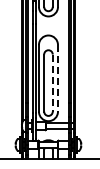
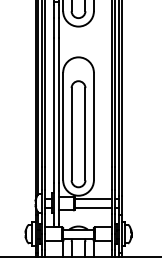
line: (58, 78) -> (94, 126), dashed -> solid
line: (52, 83) -> (85, 134), dashed -> solid

